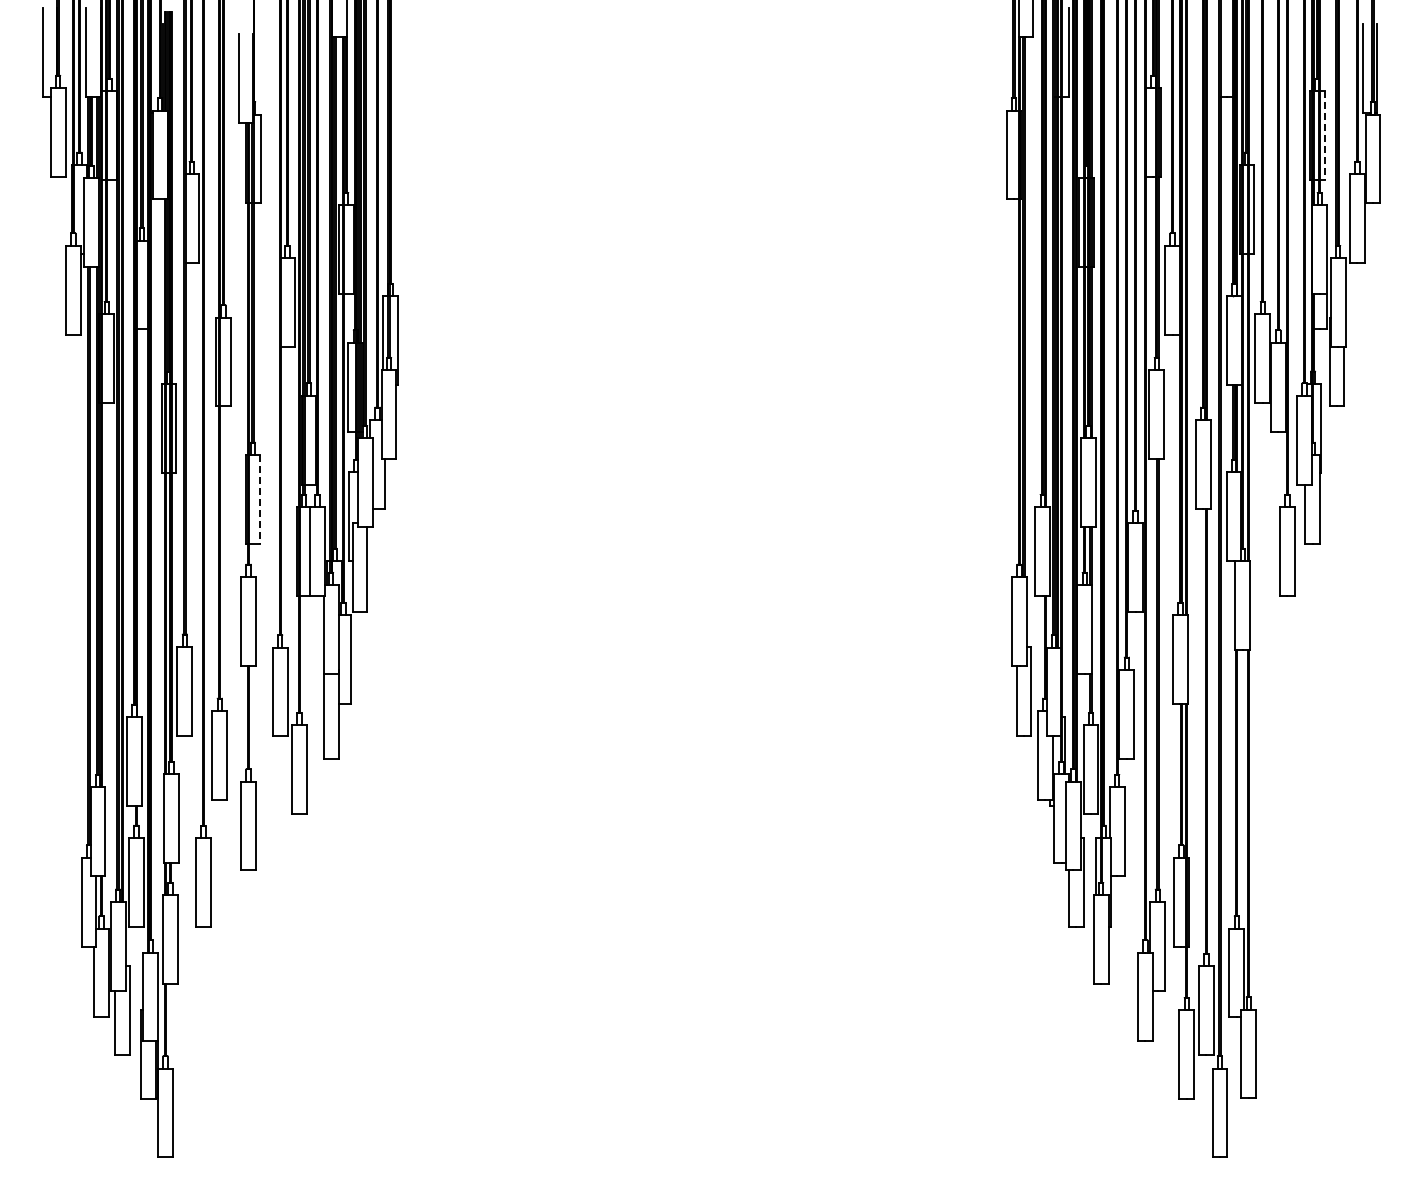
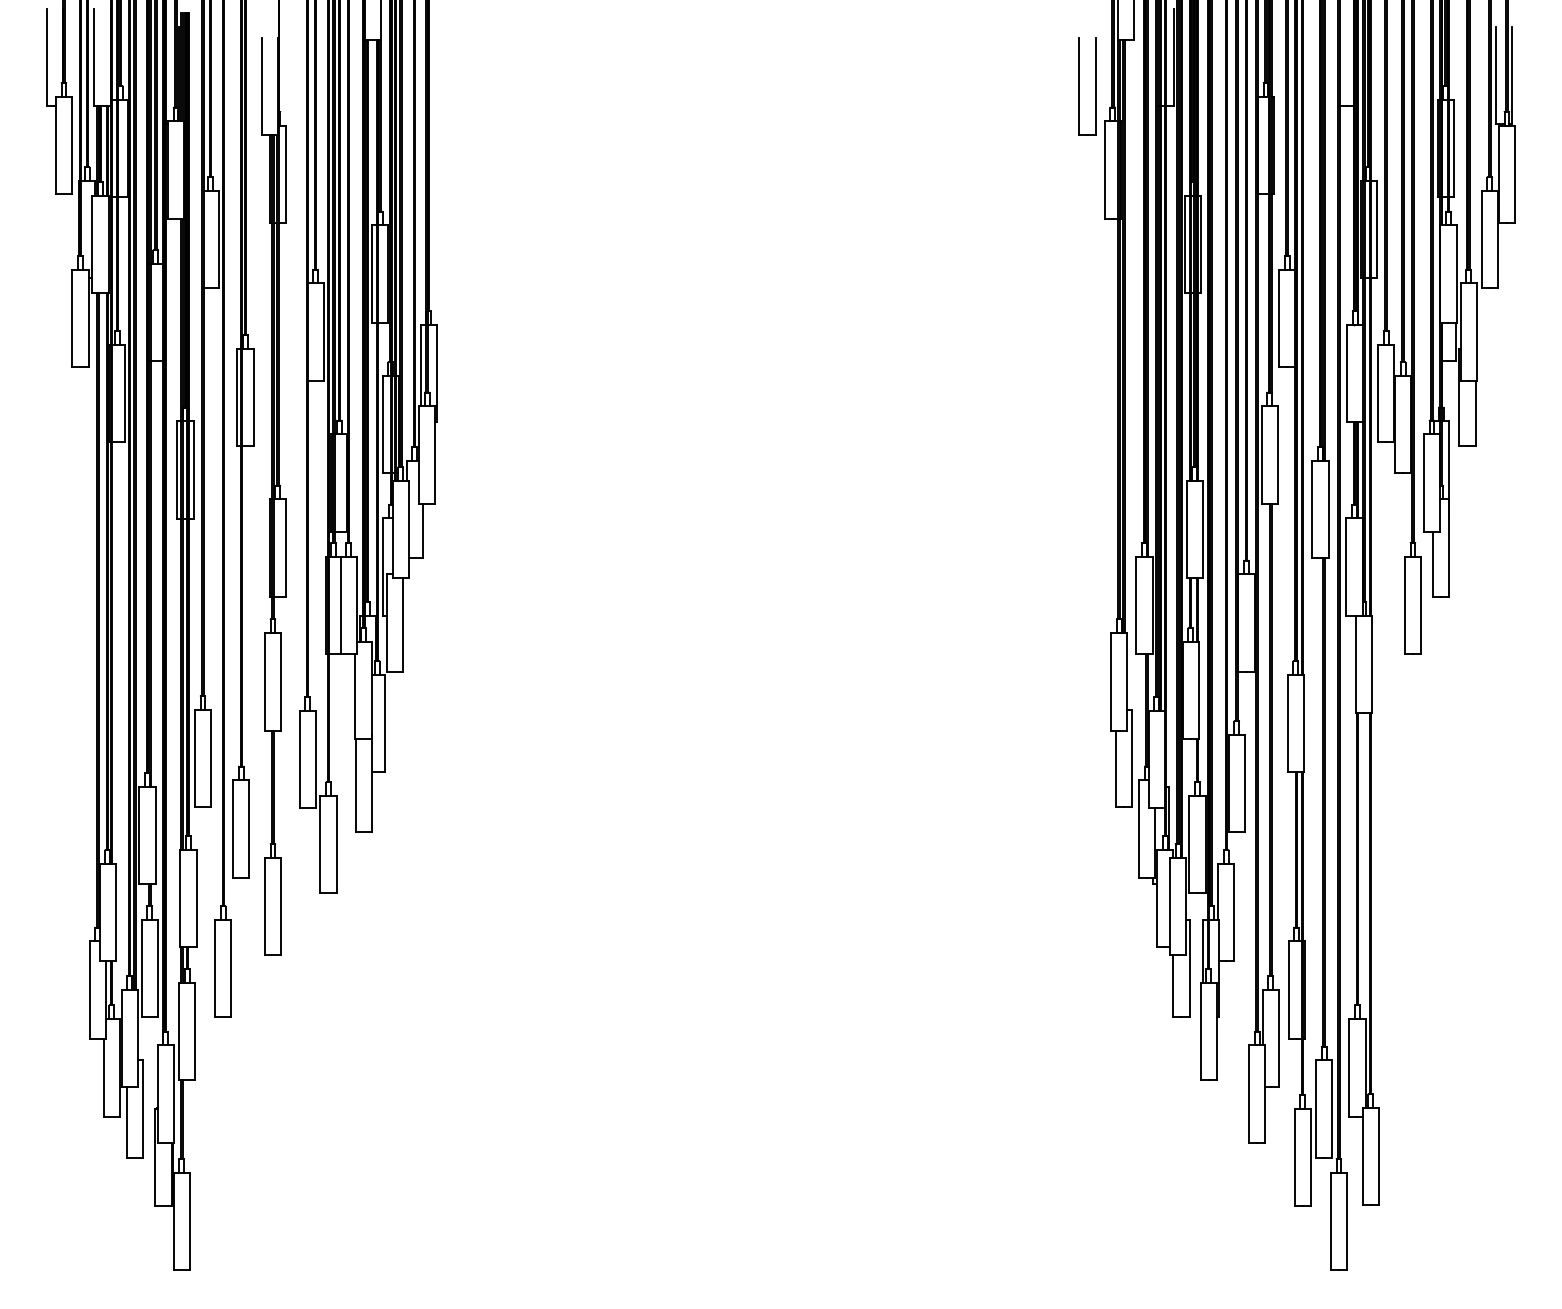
part: (983, 78) -> (1079, 85), added
line: (1324, 136) -> (1453, 149), dashed -> solid
line: (260, 499) -> (286, 548), dashed -> solid

